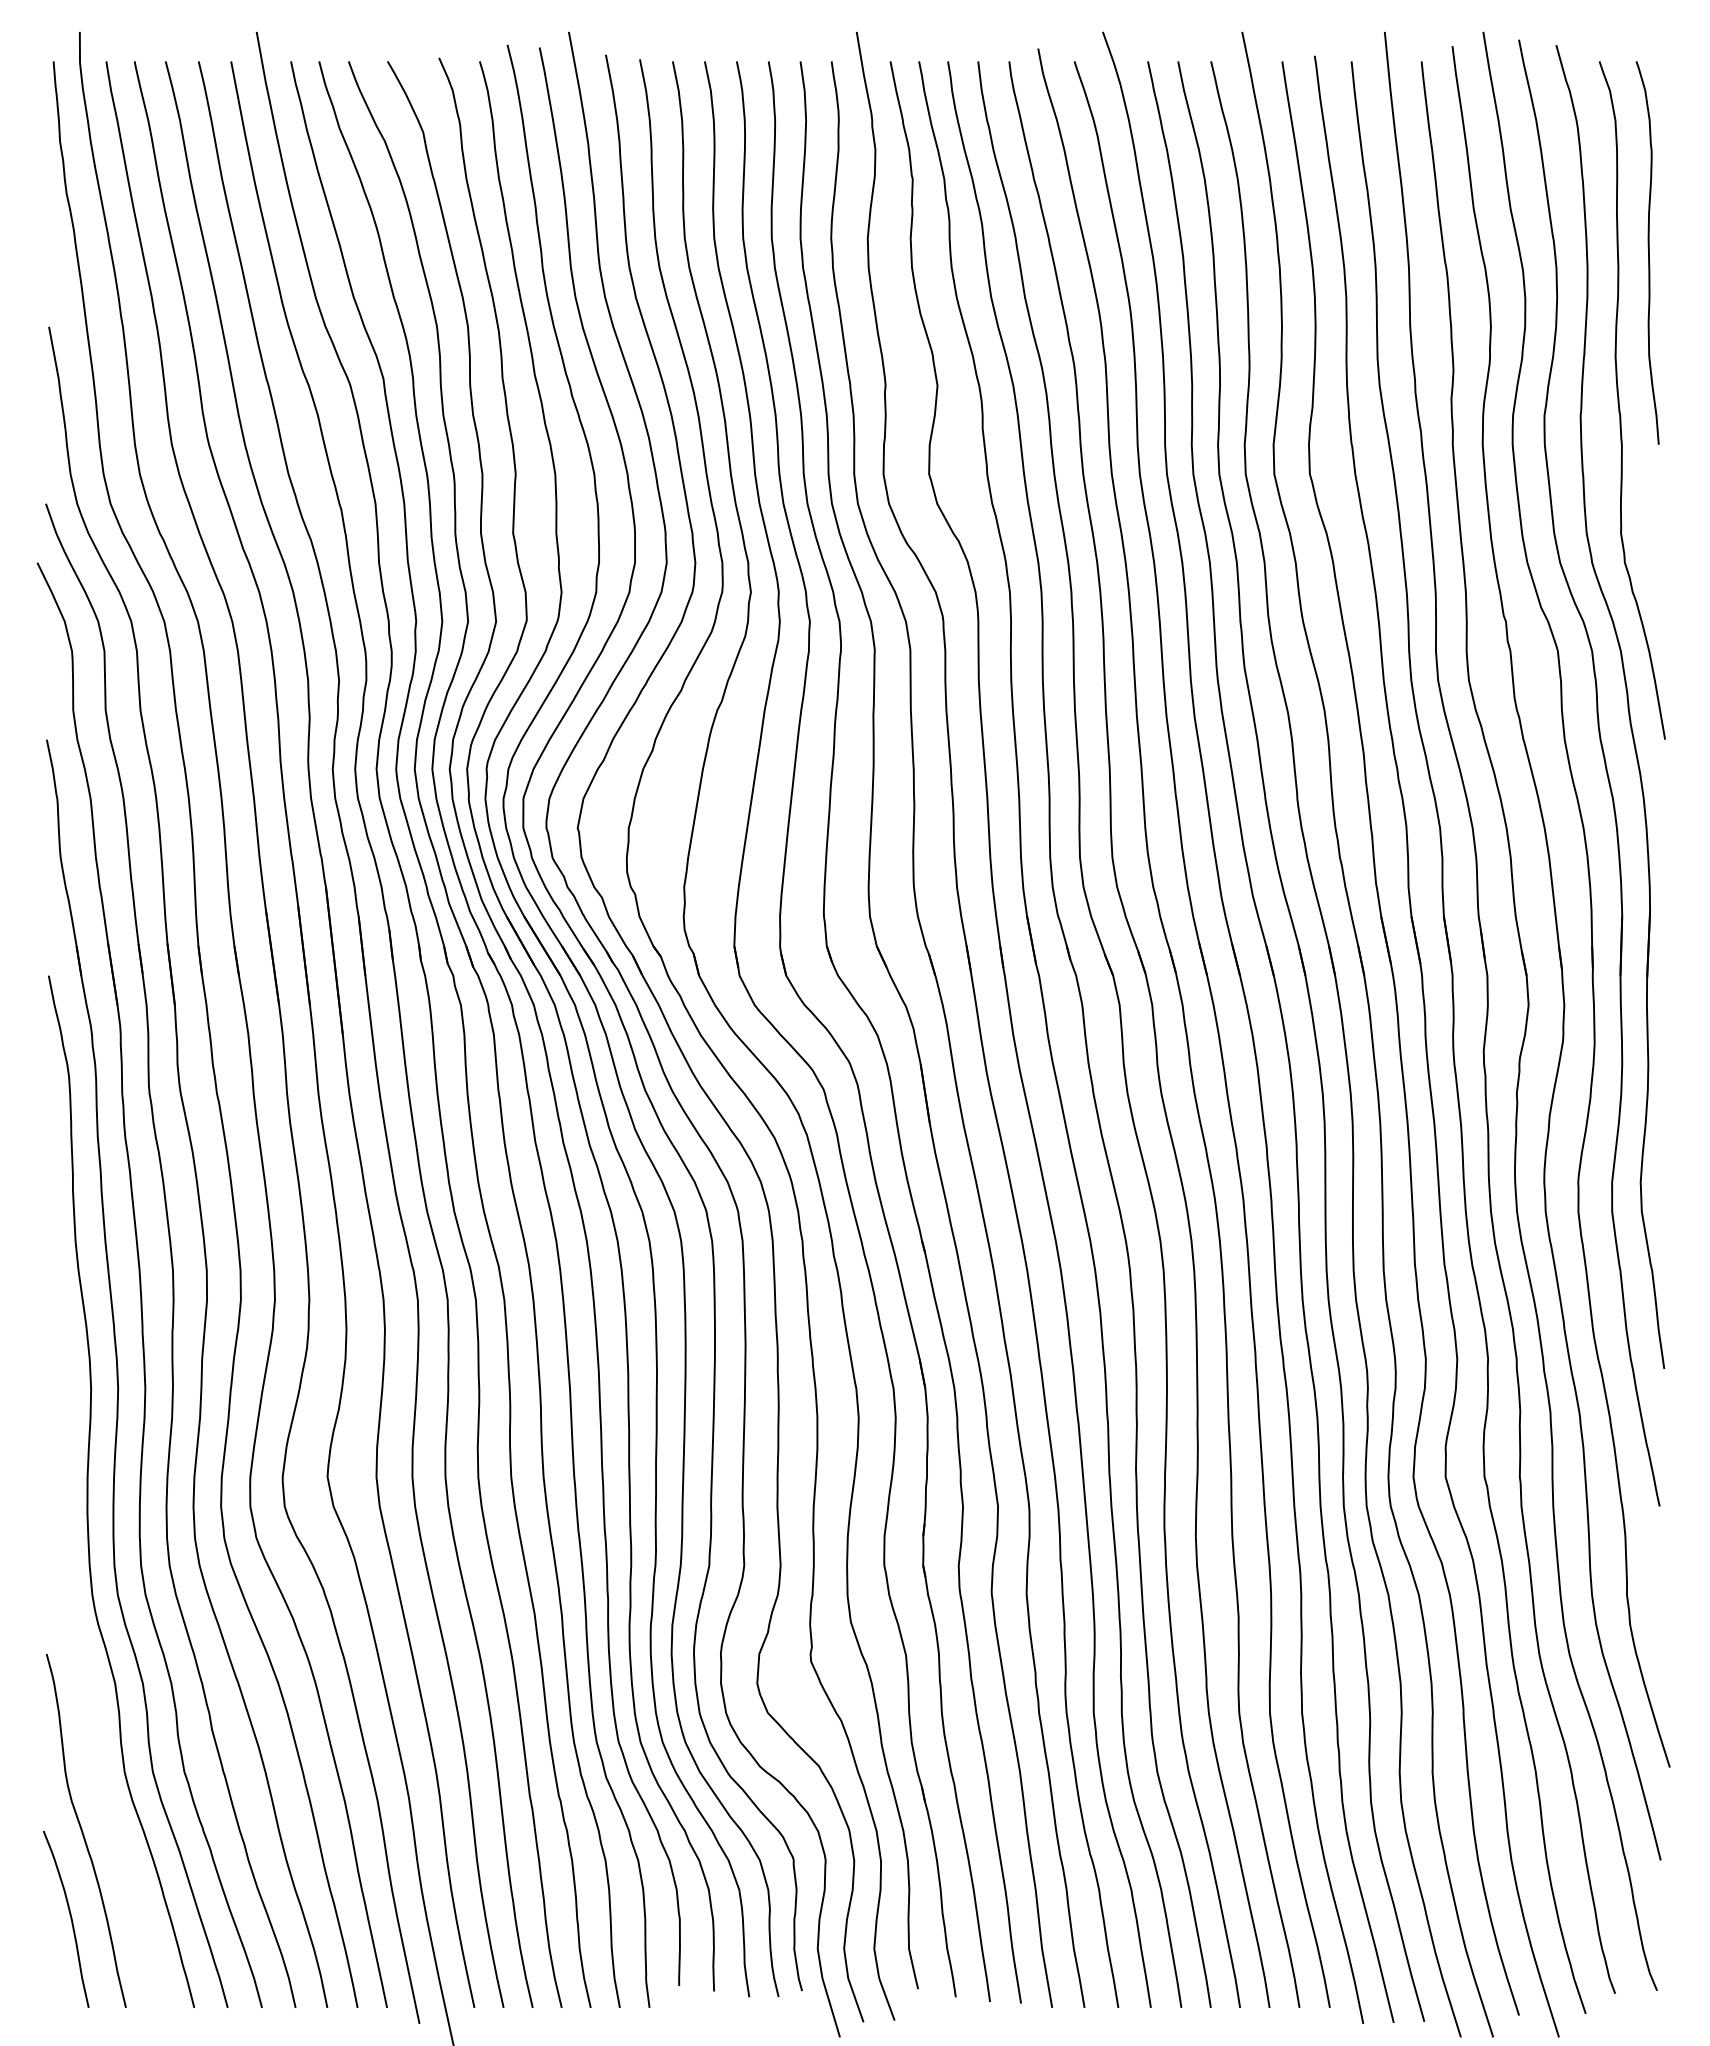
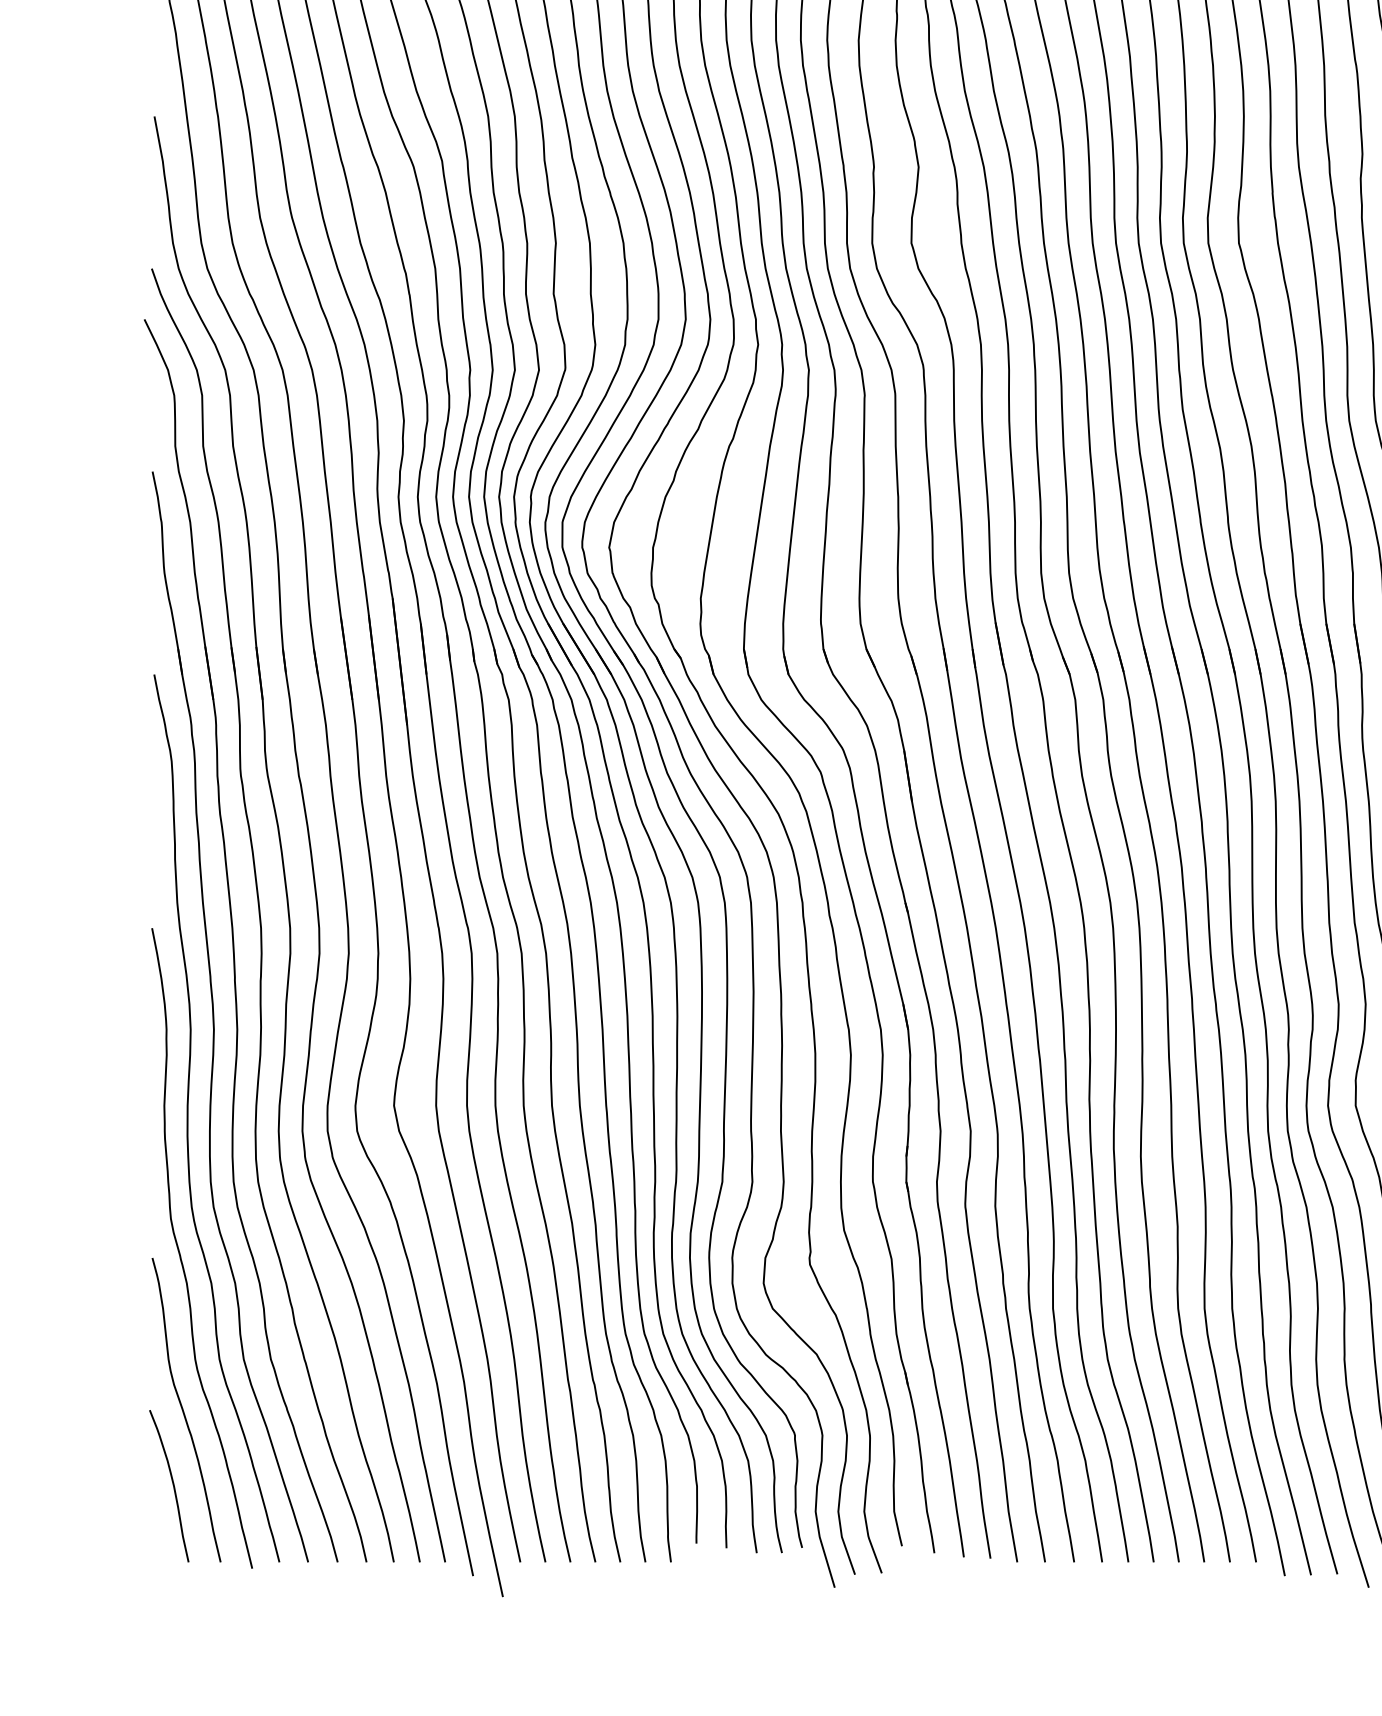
curve: (79, 1649) -> (180, 1254), added

